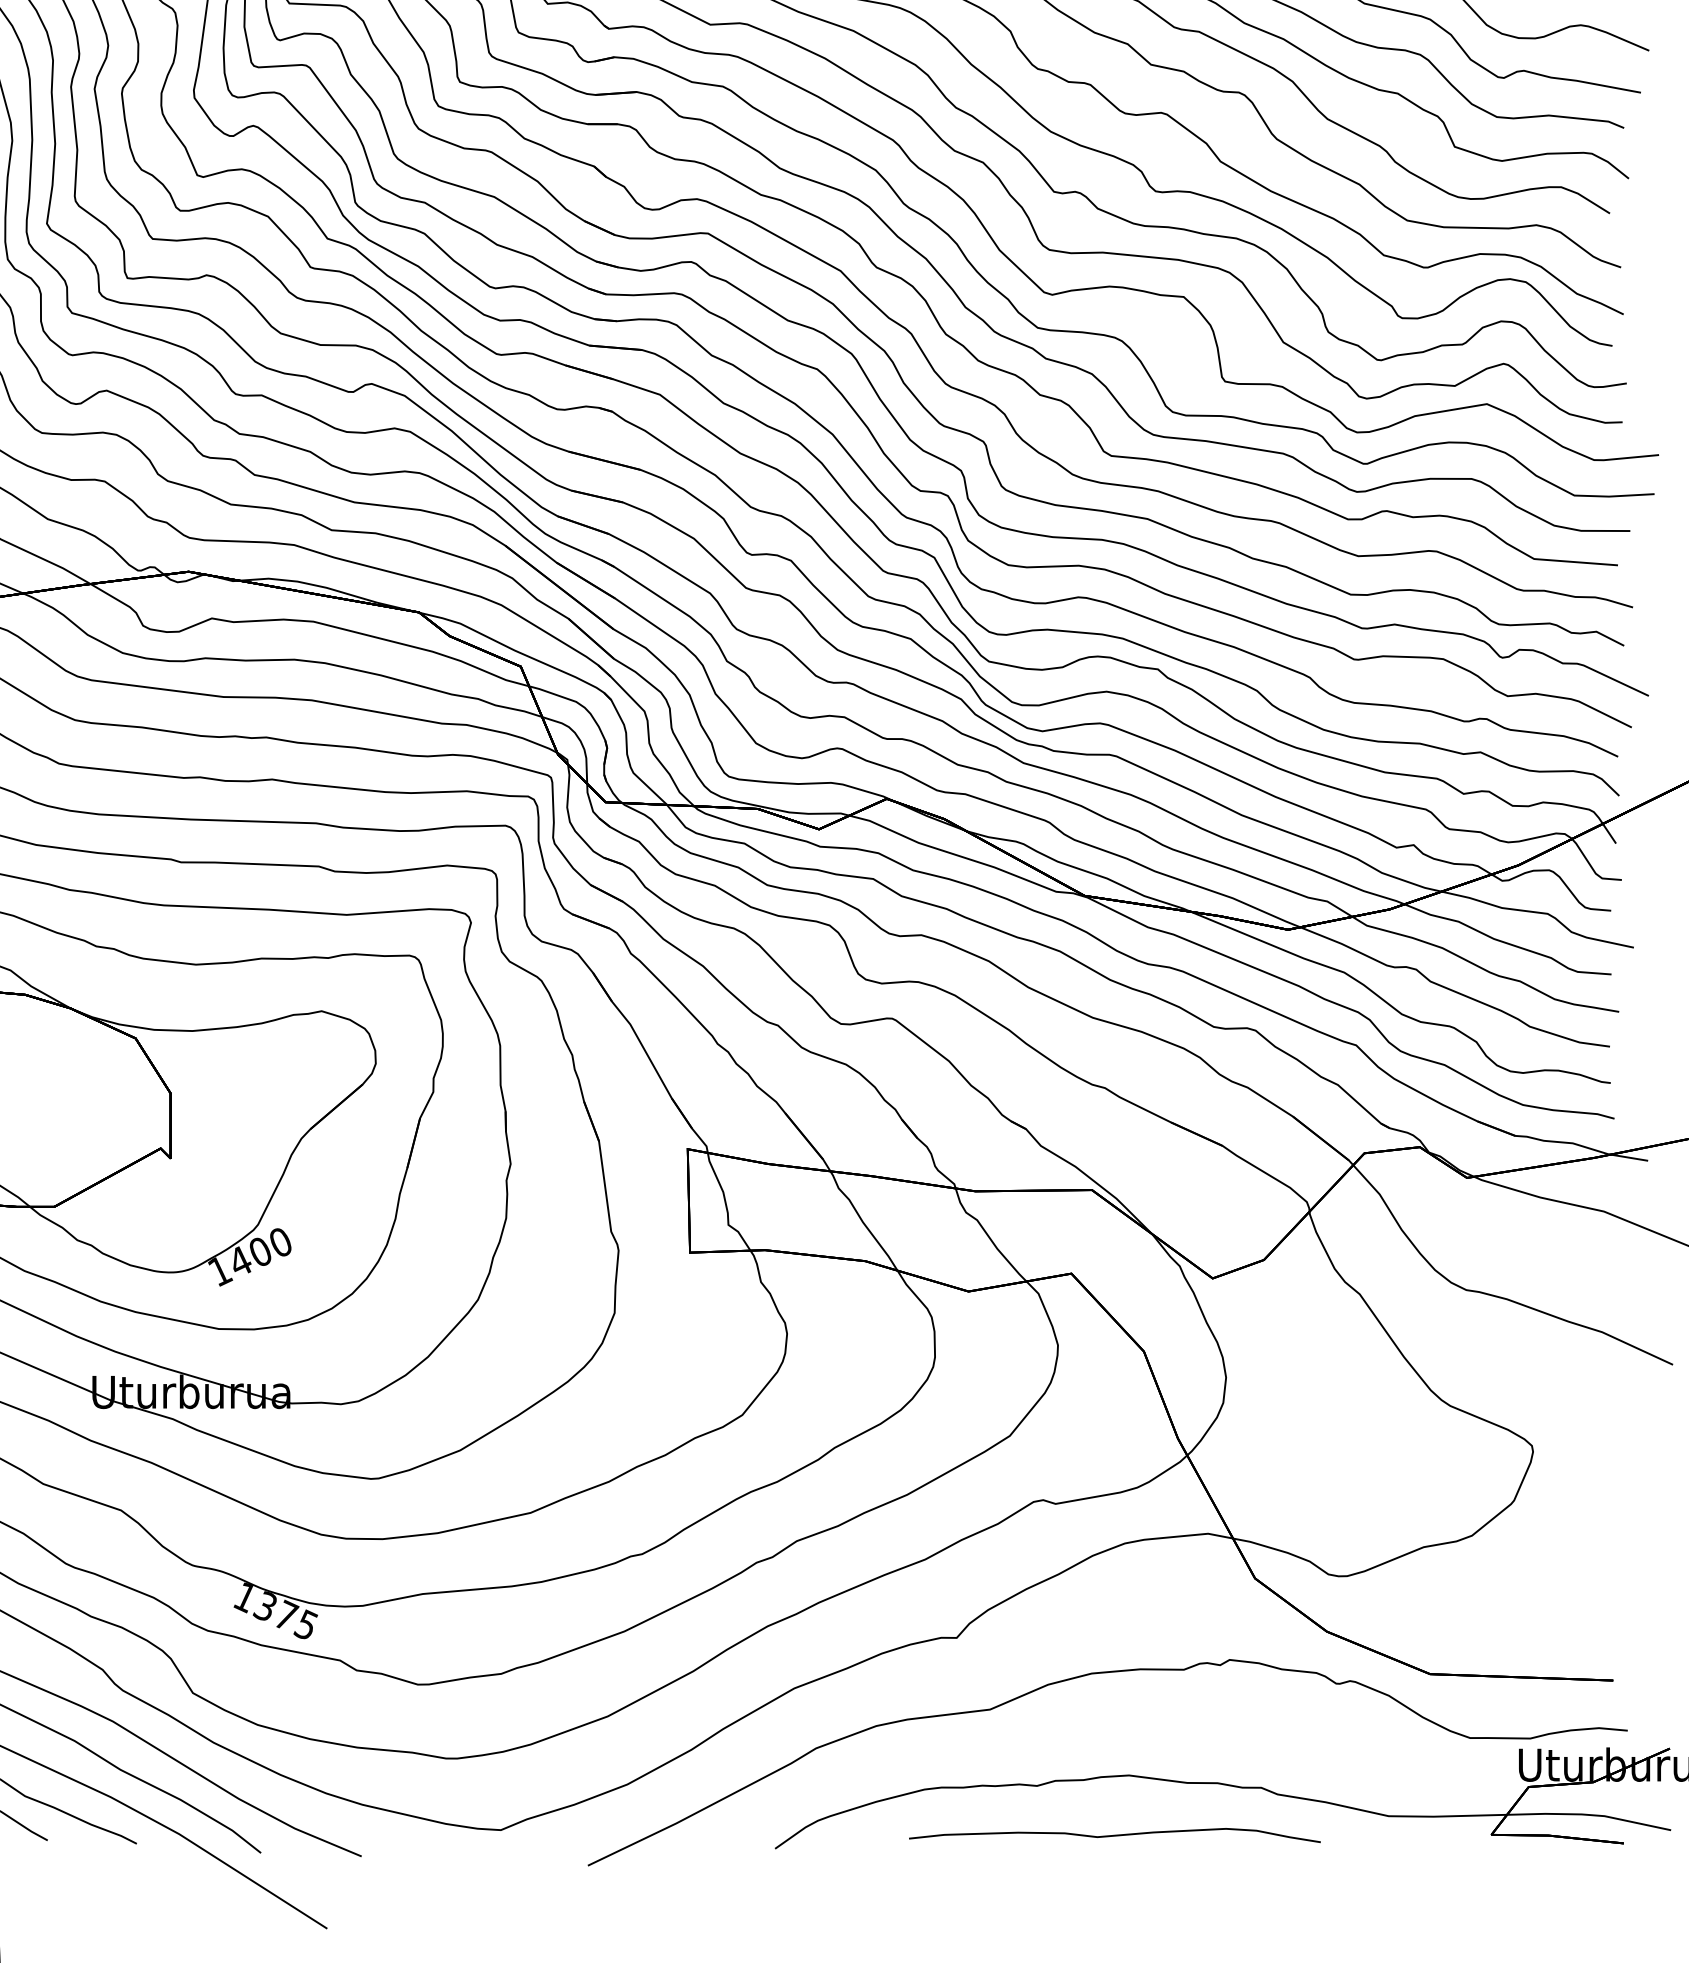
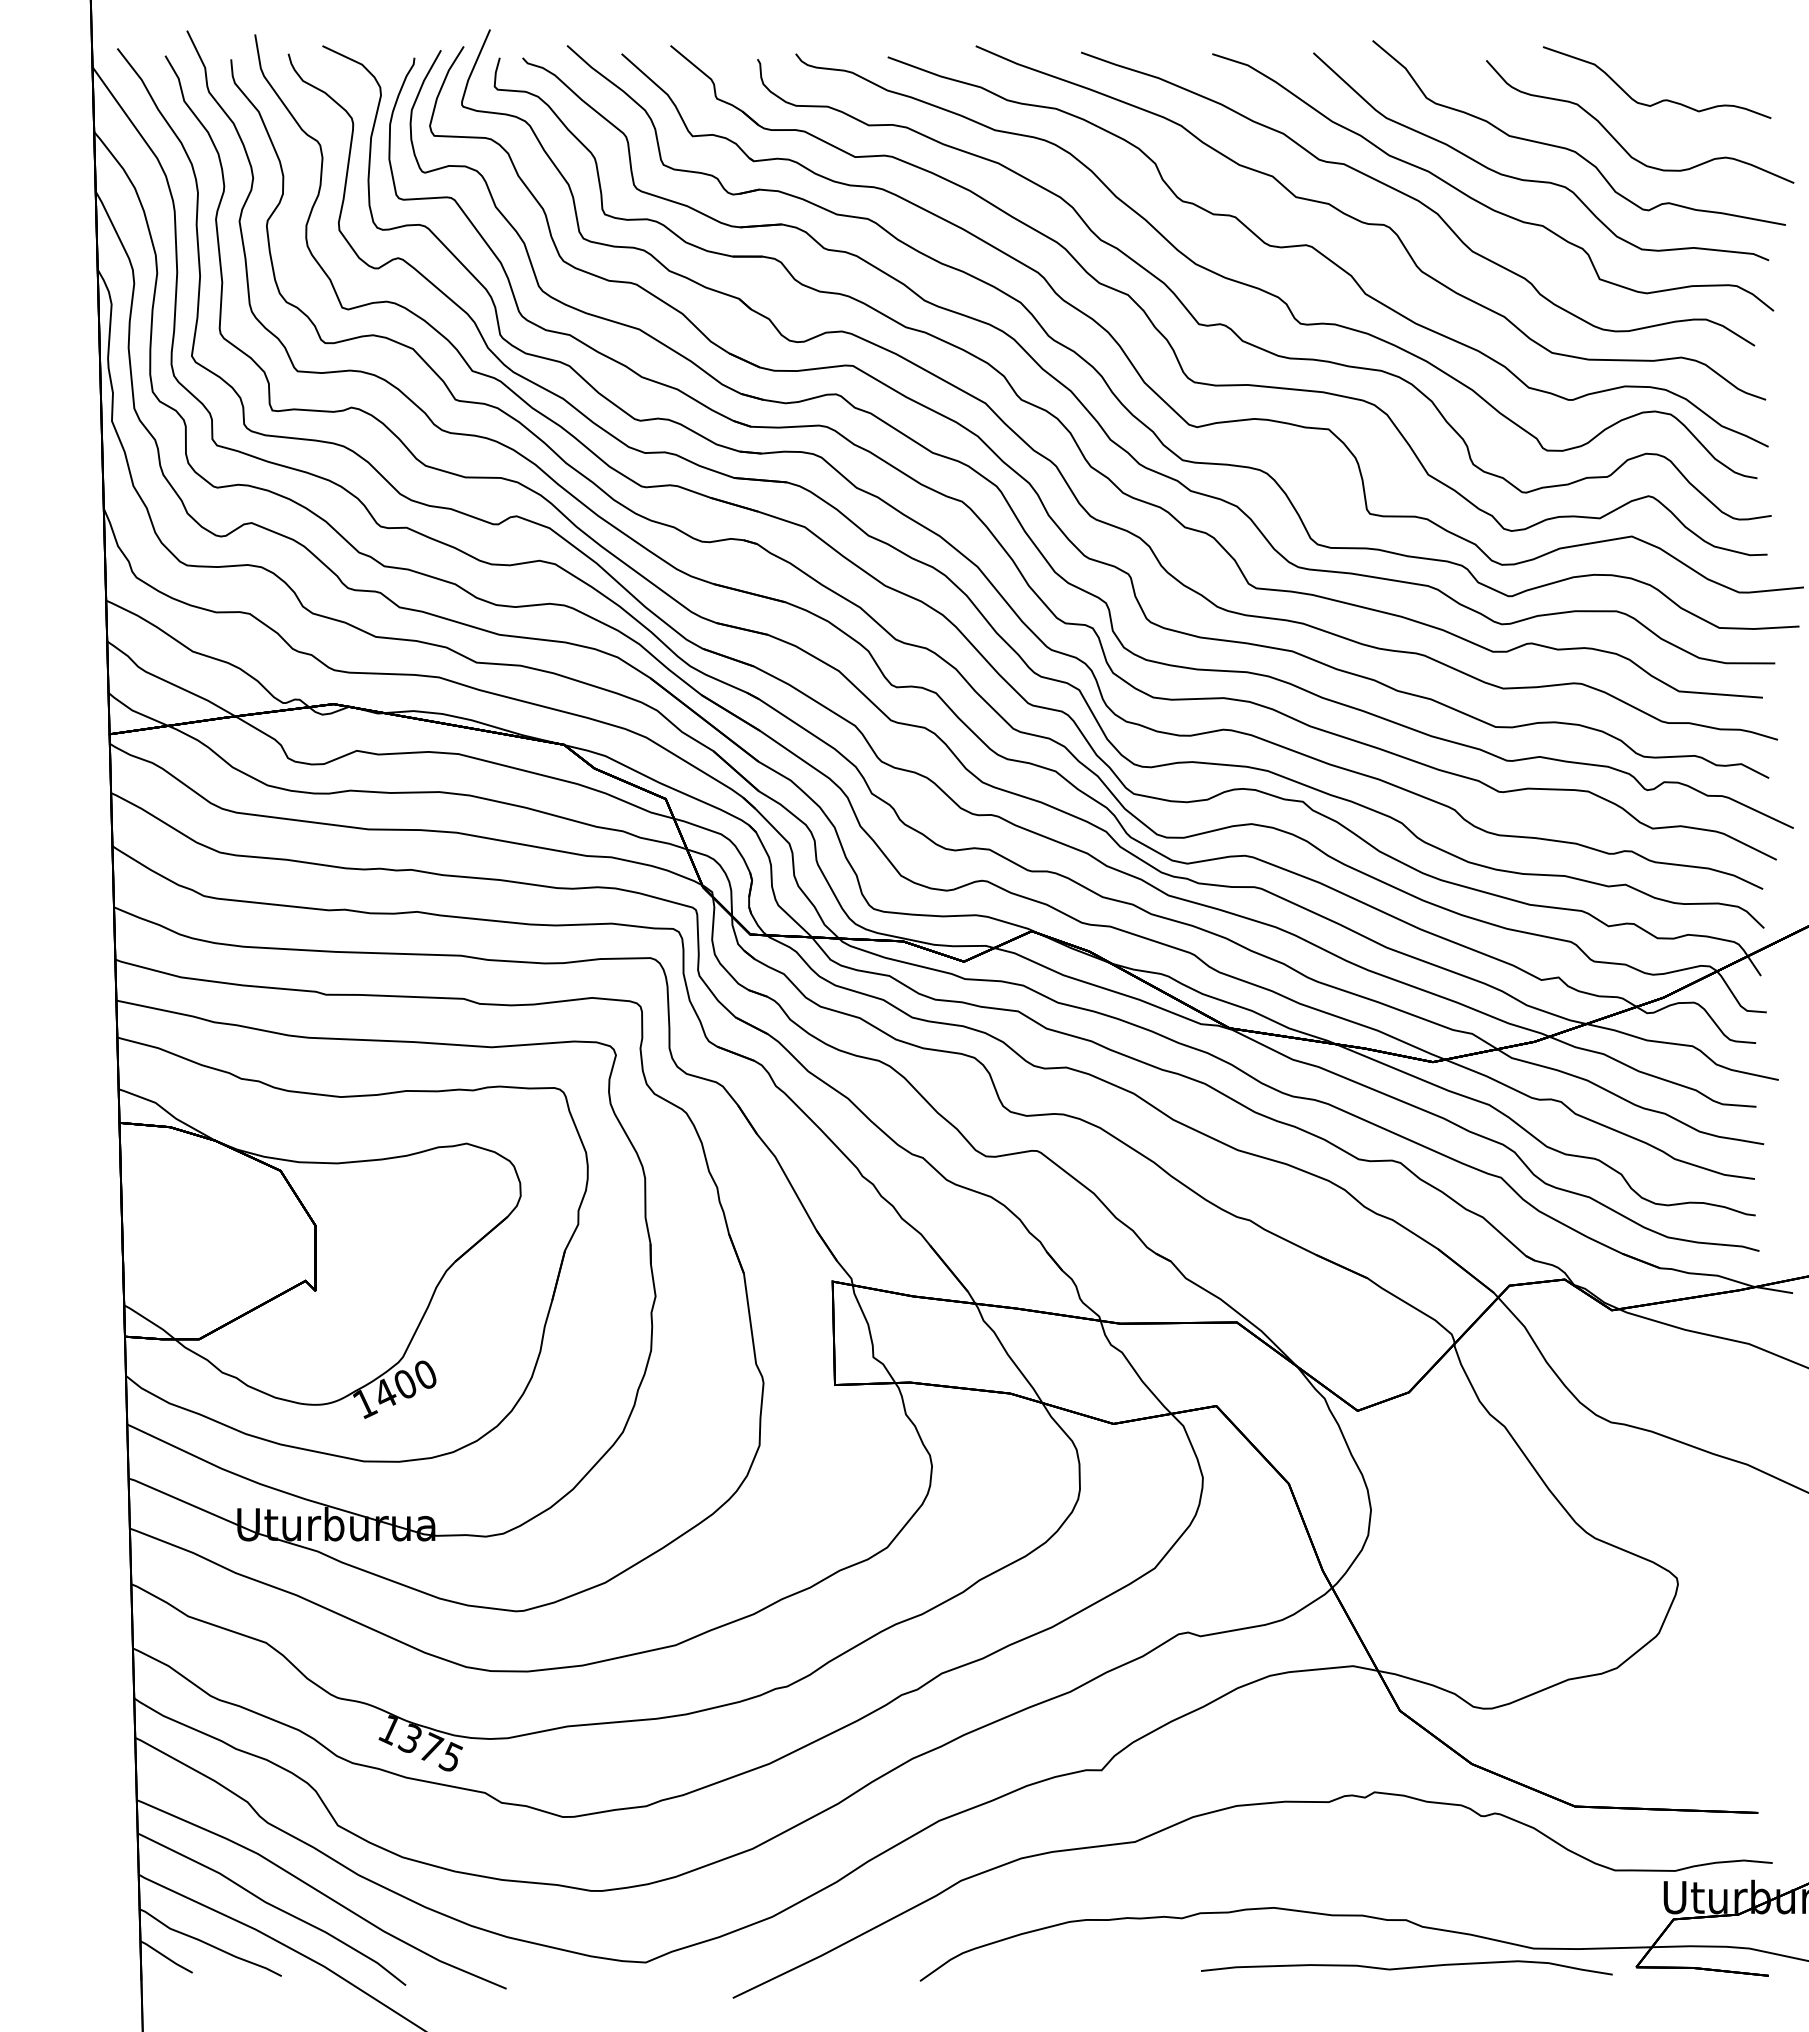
curve: (1114, 1835) -> (1406, 1967), moved

